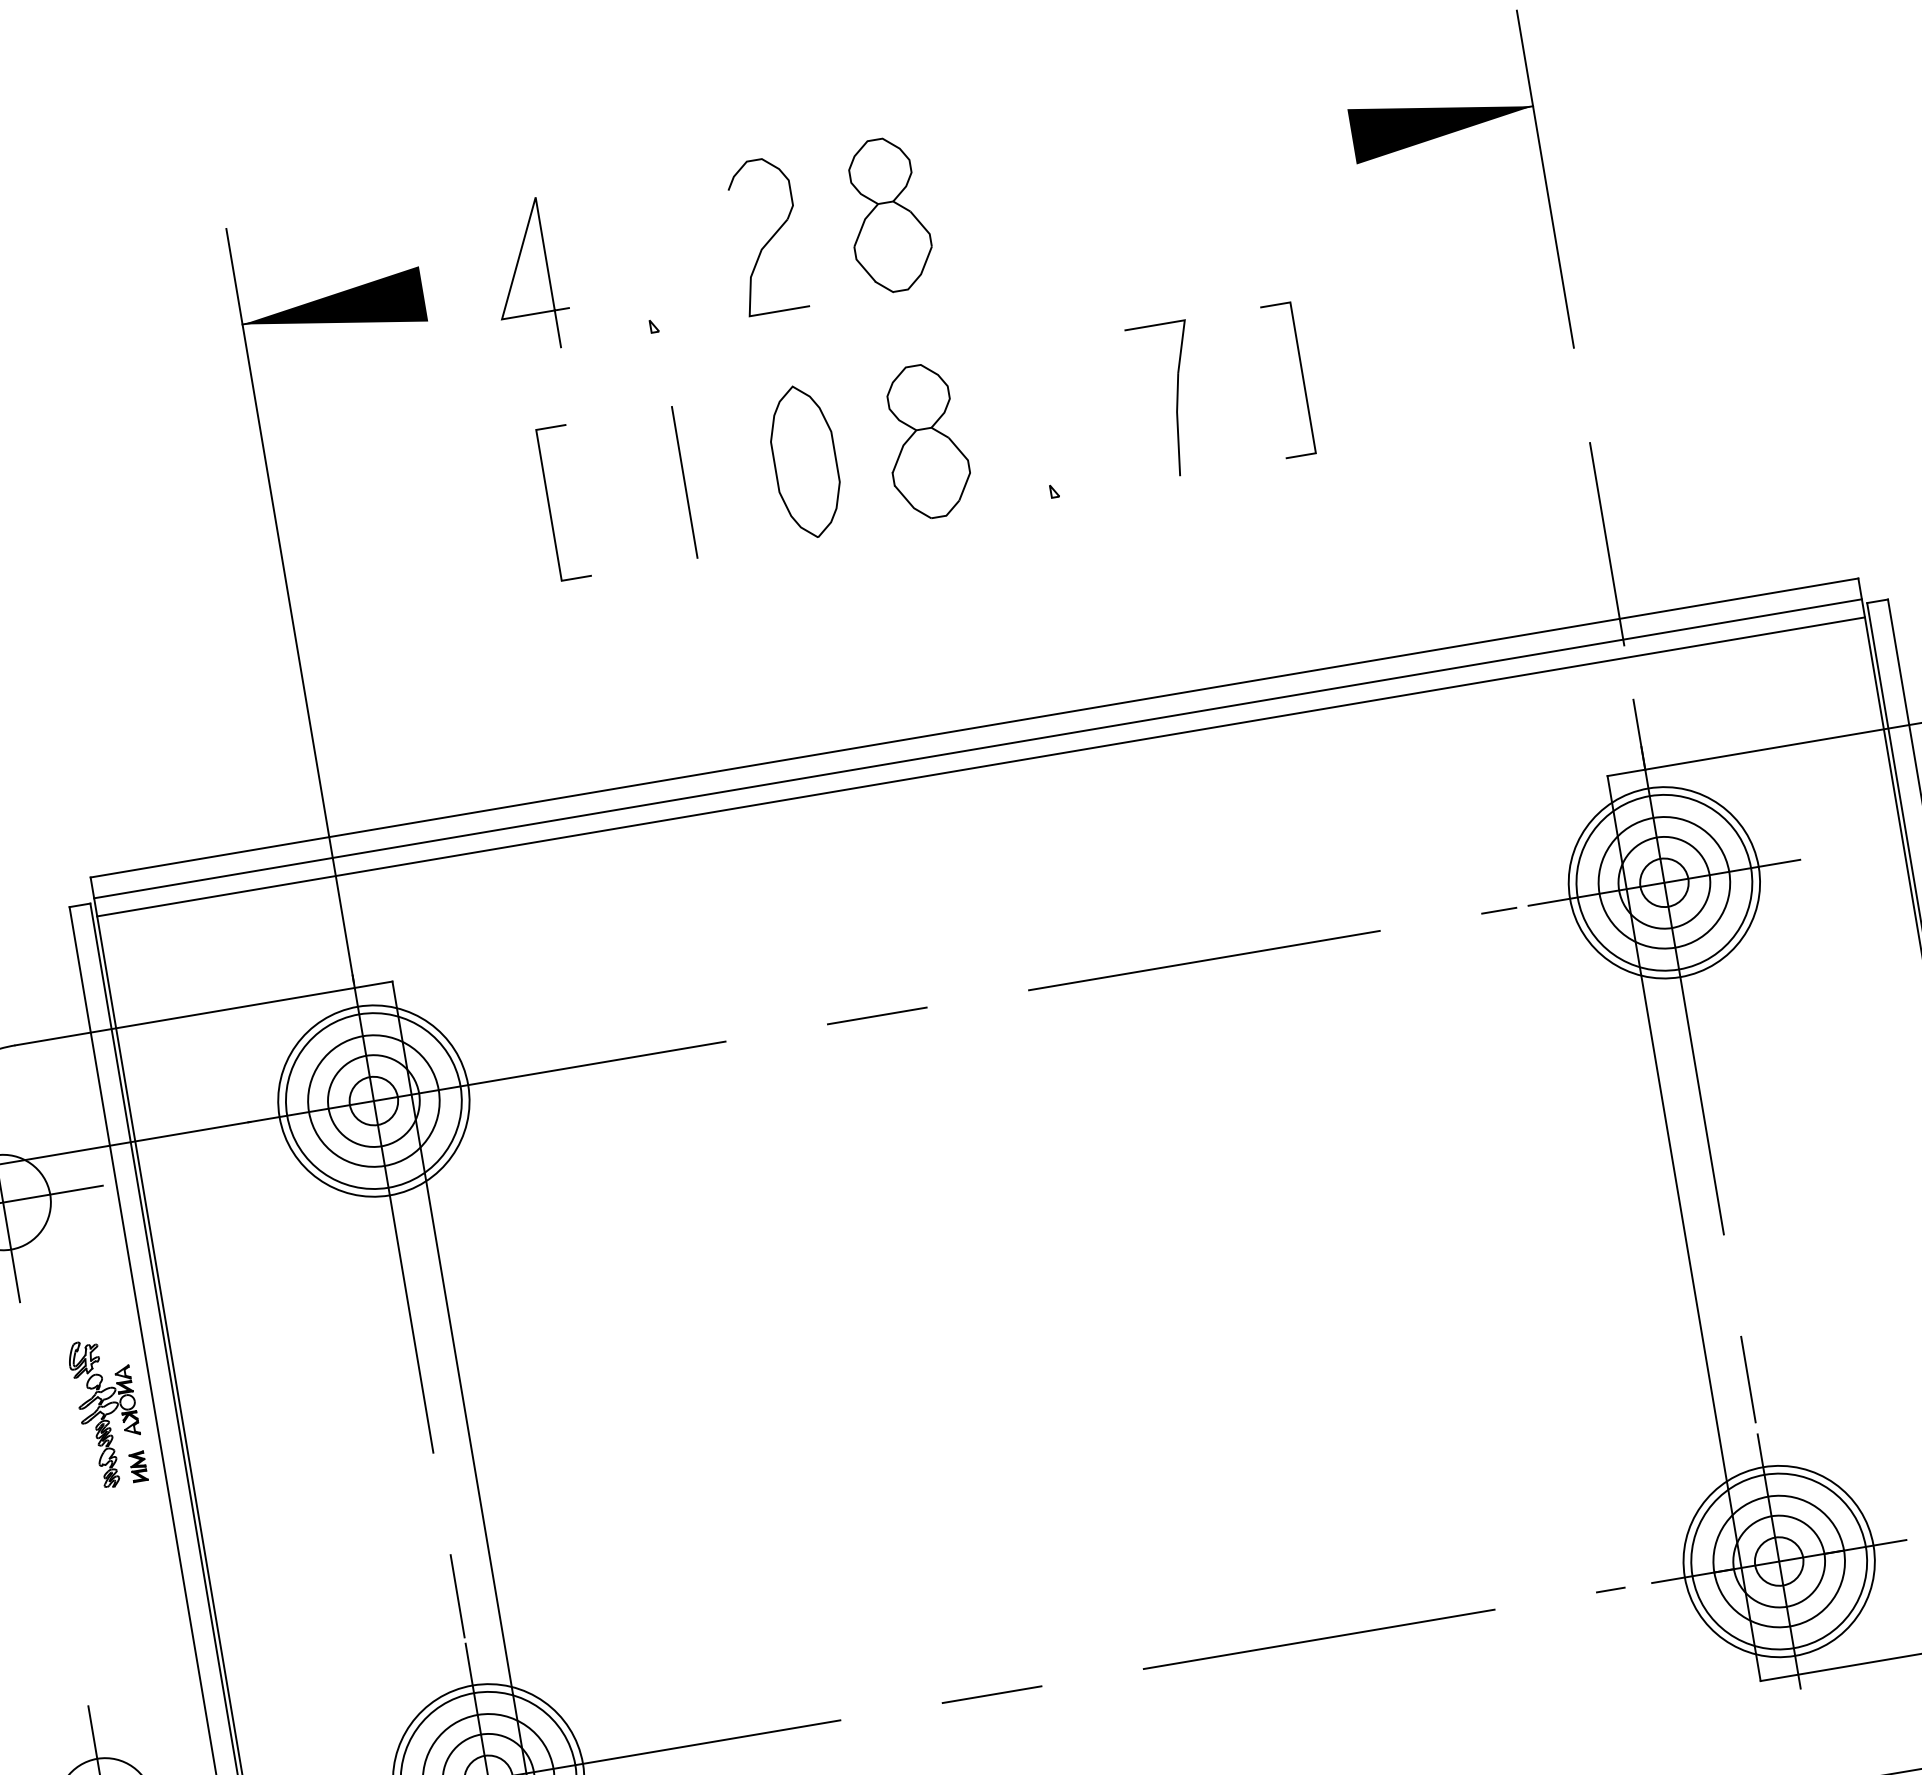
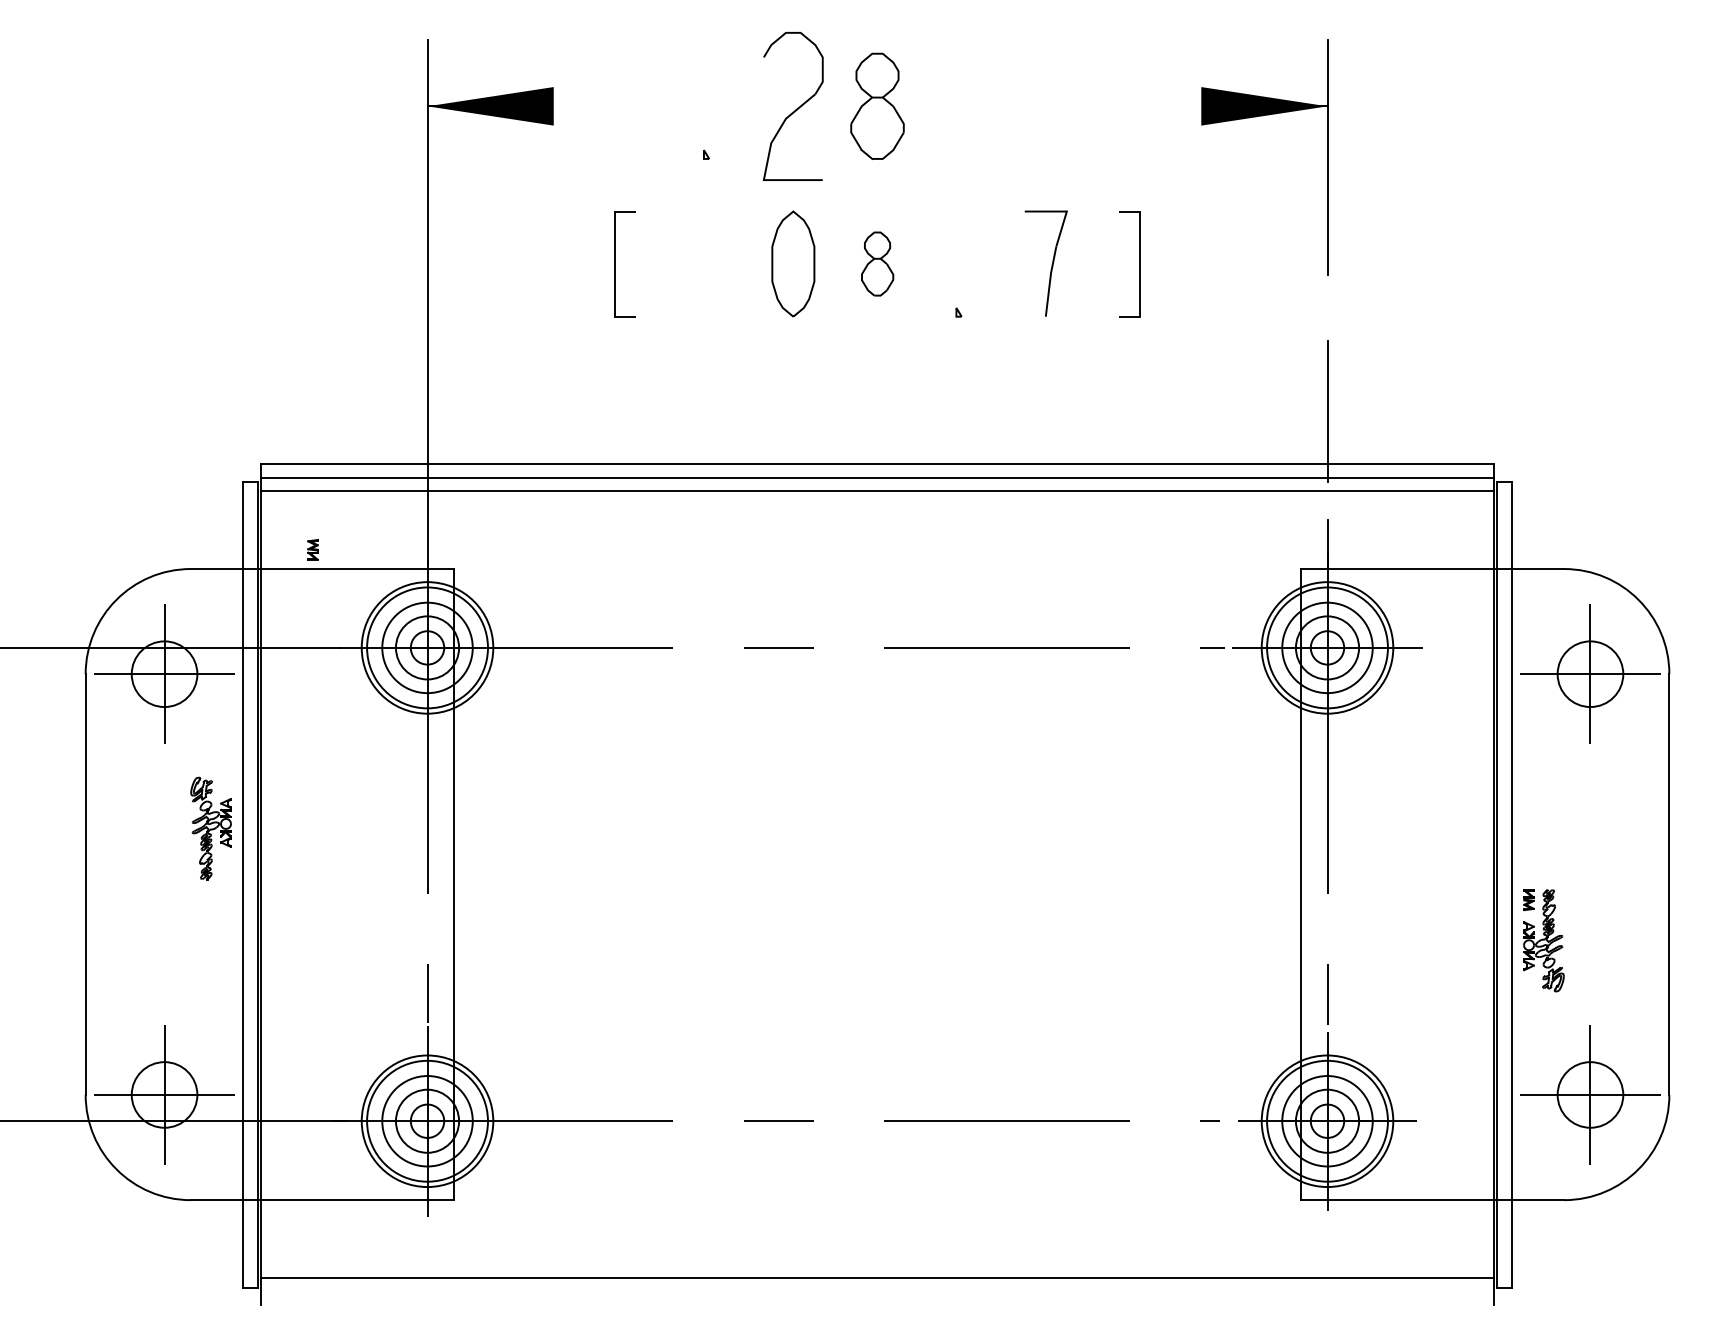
part: (767, 234) -> (793, 105), size x1.4
line: (516, 272) -> (619, 102), removed
part: (925, 440) -> (877, 263), size x0.6
line: (684, 481) -> (709, 263), removed
part: (137, 1466) -> (312, 549), moved

